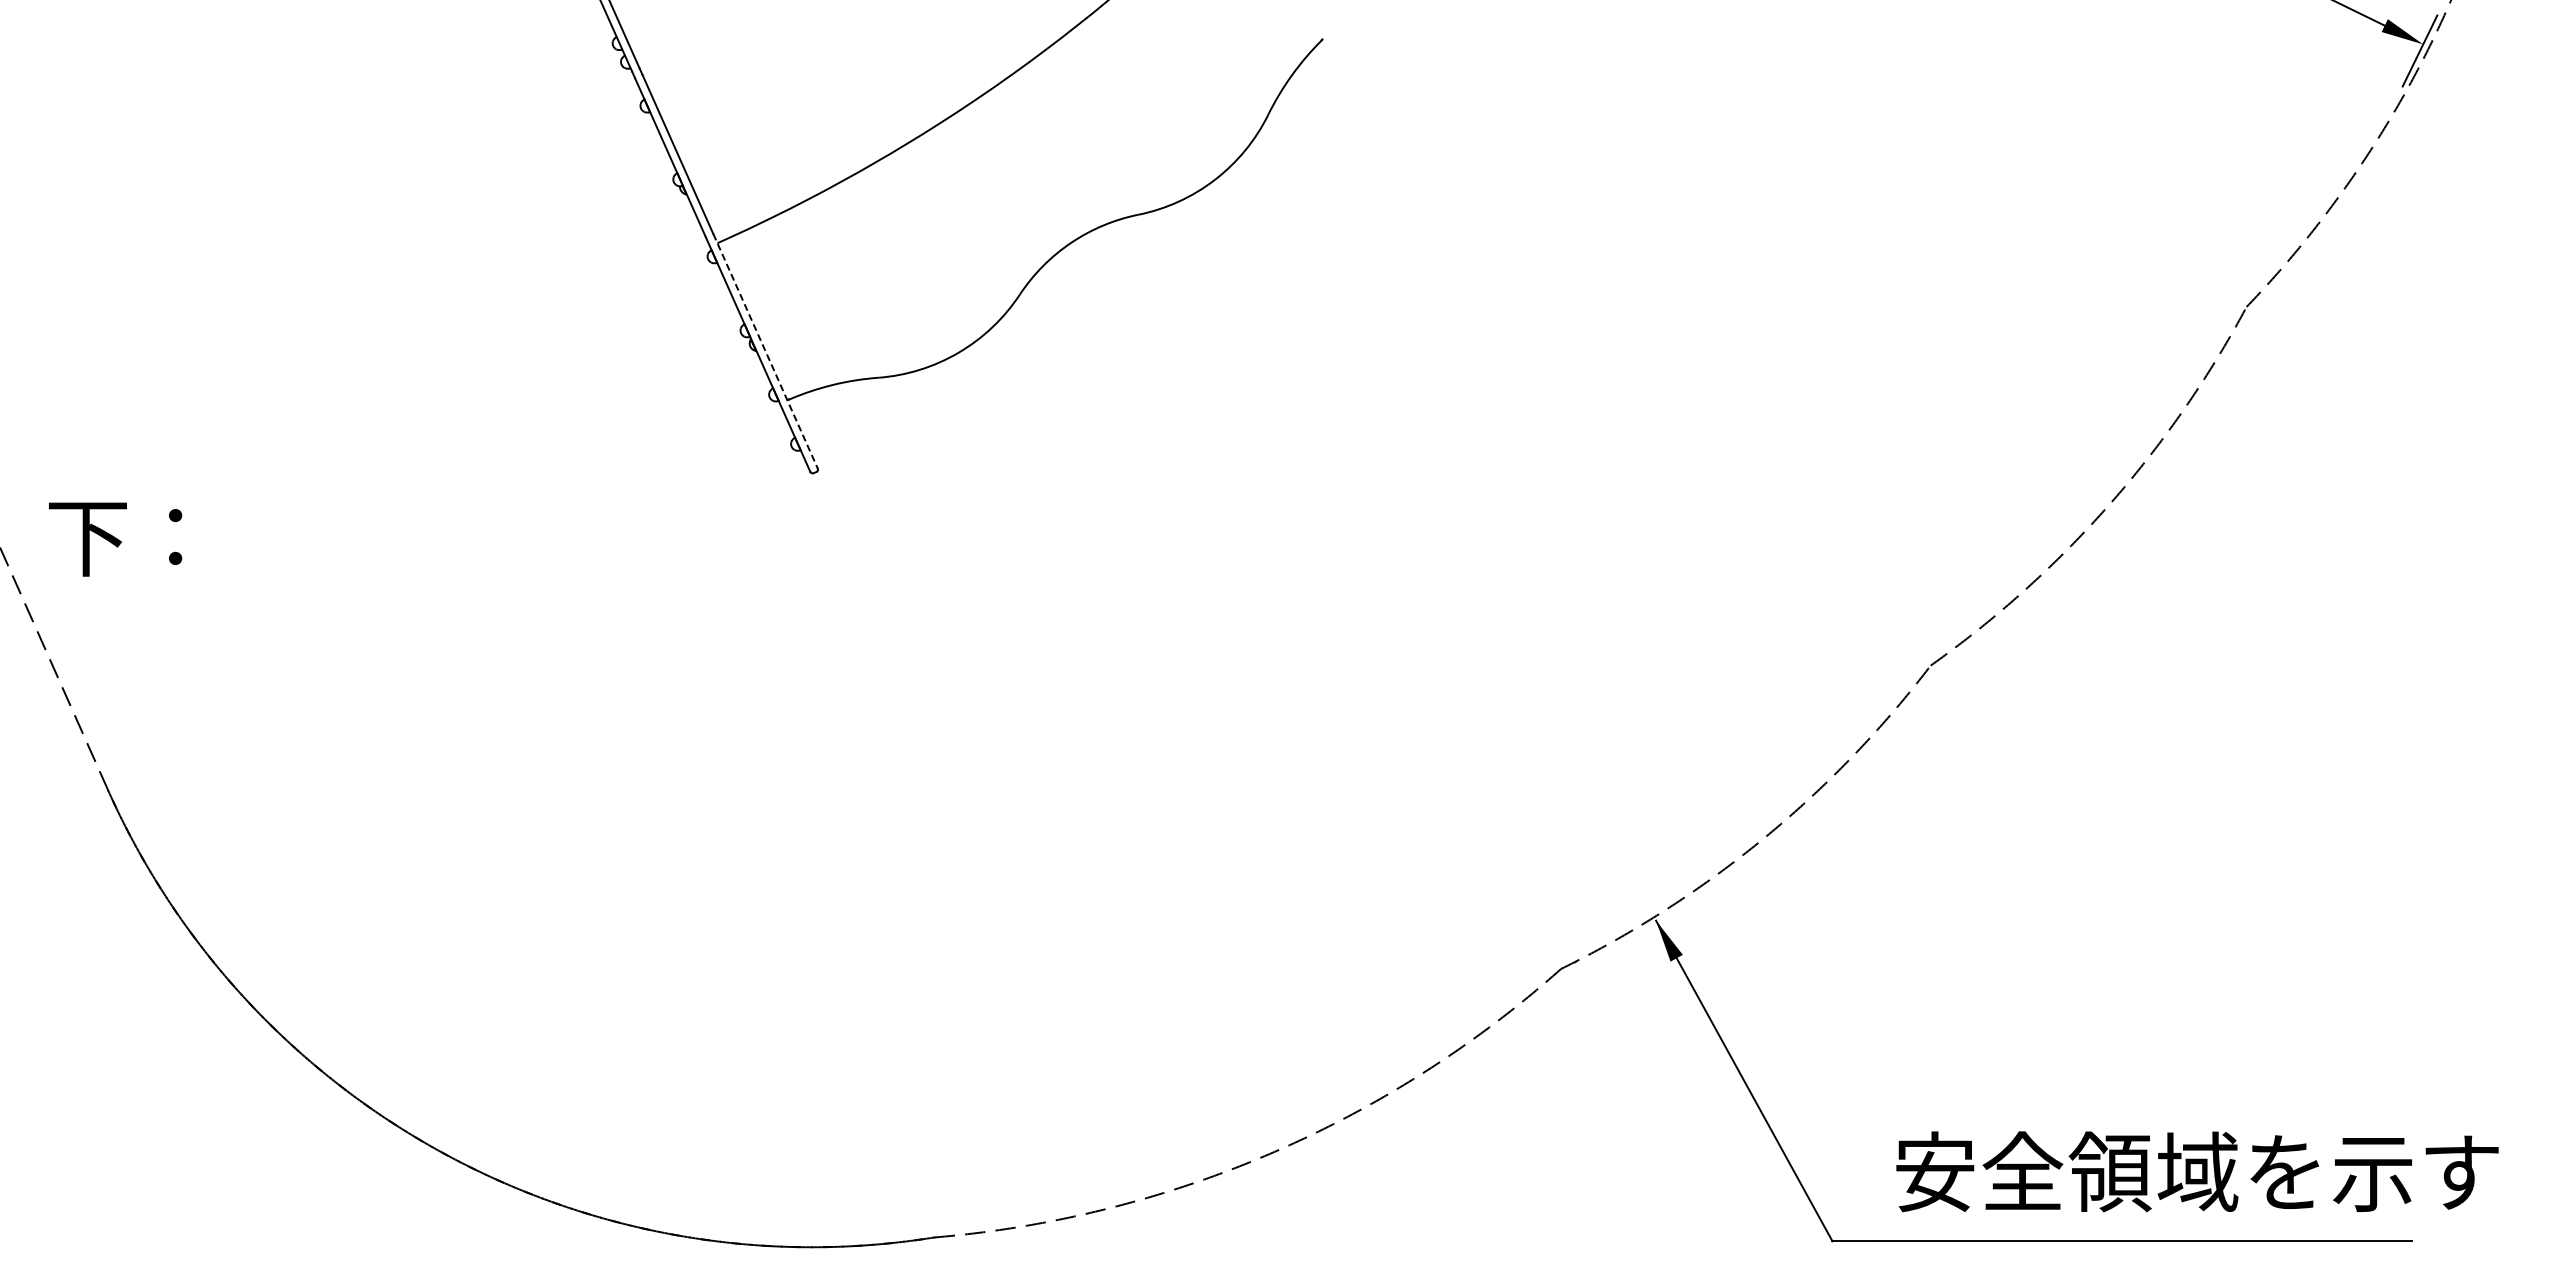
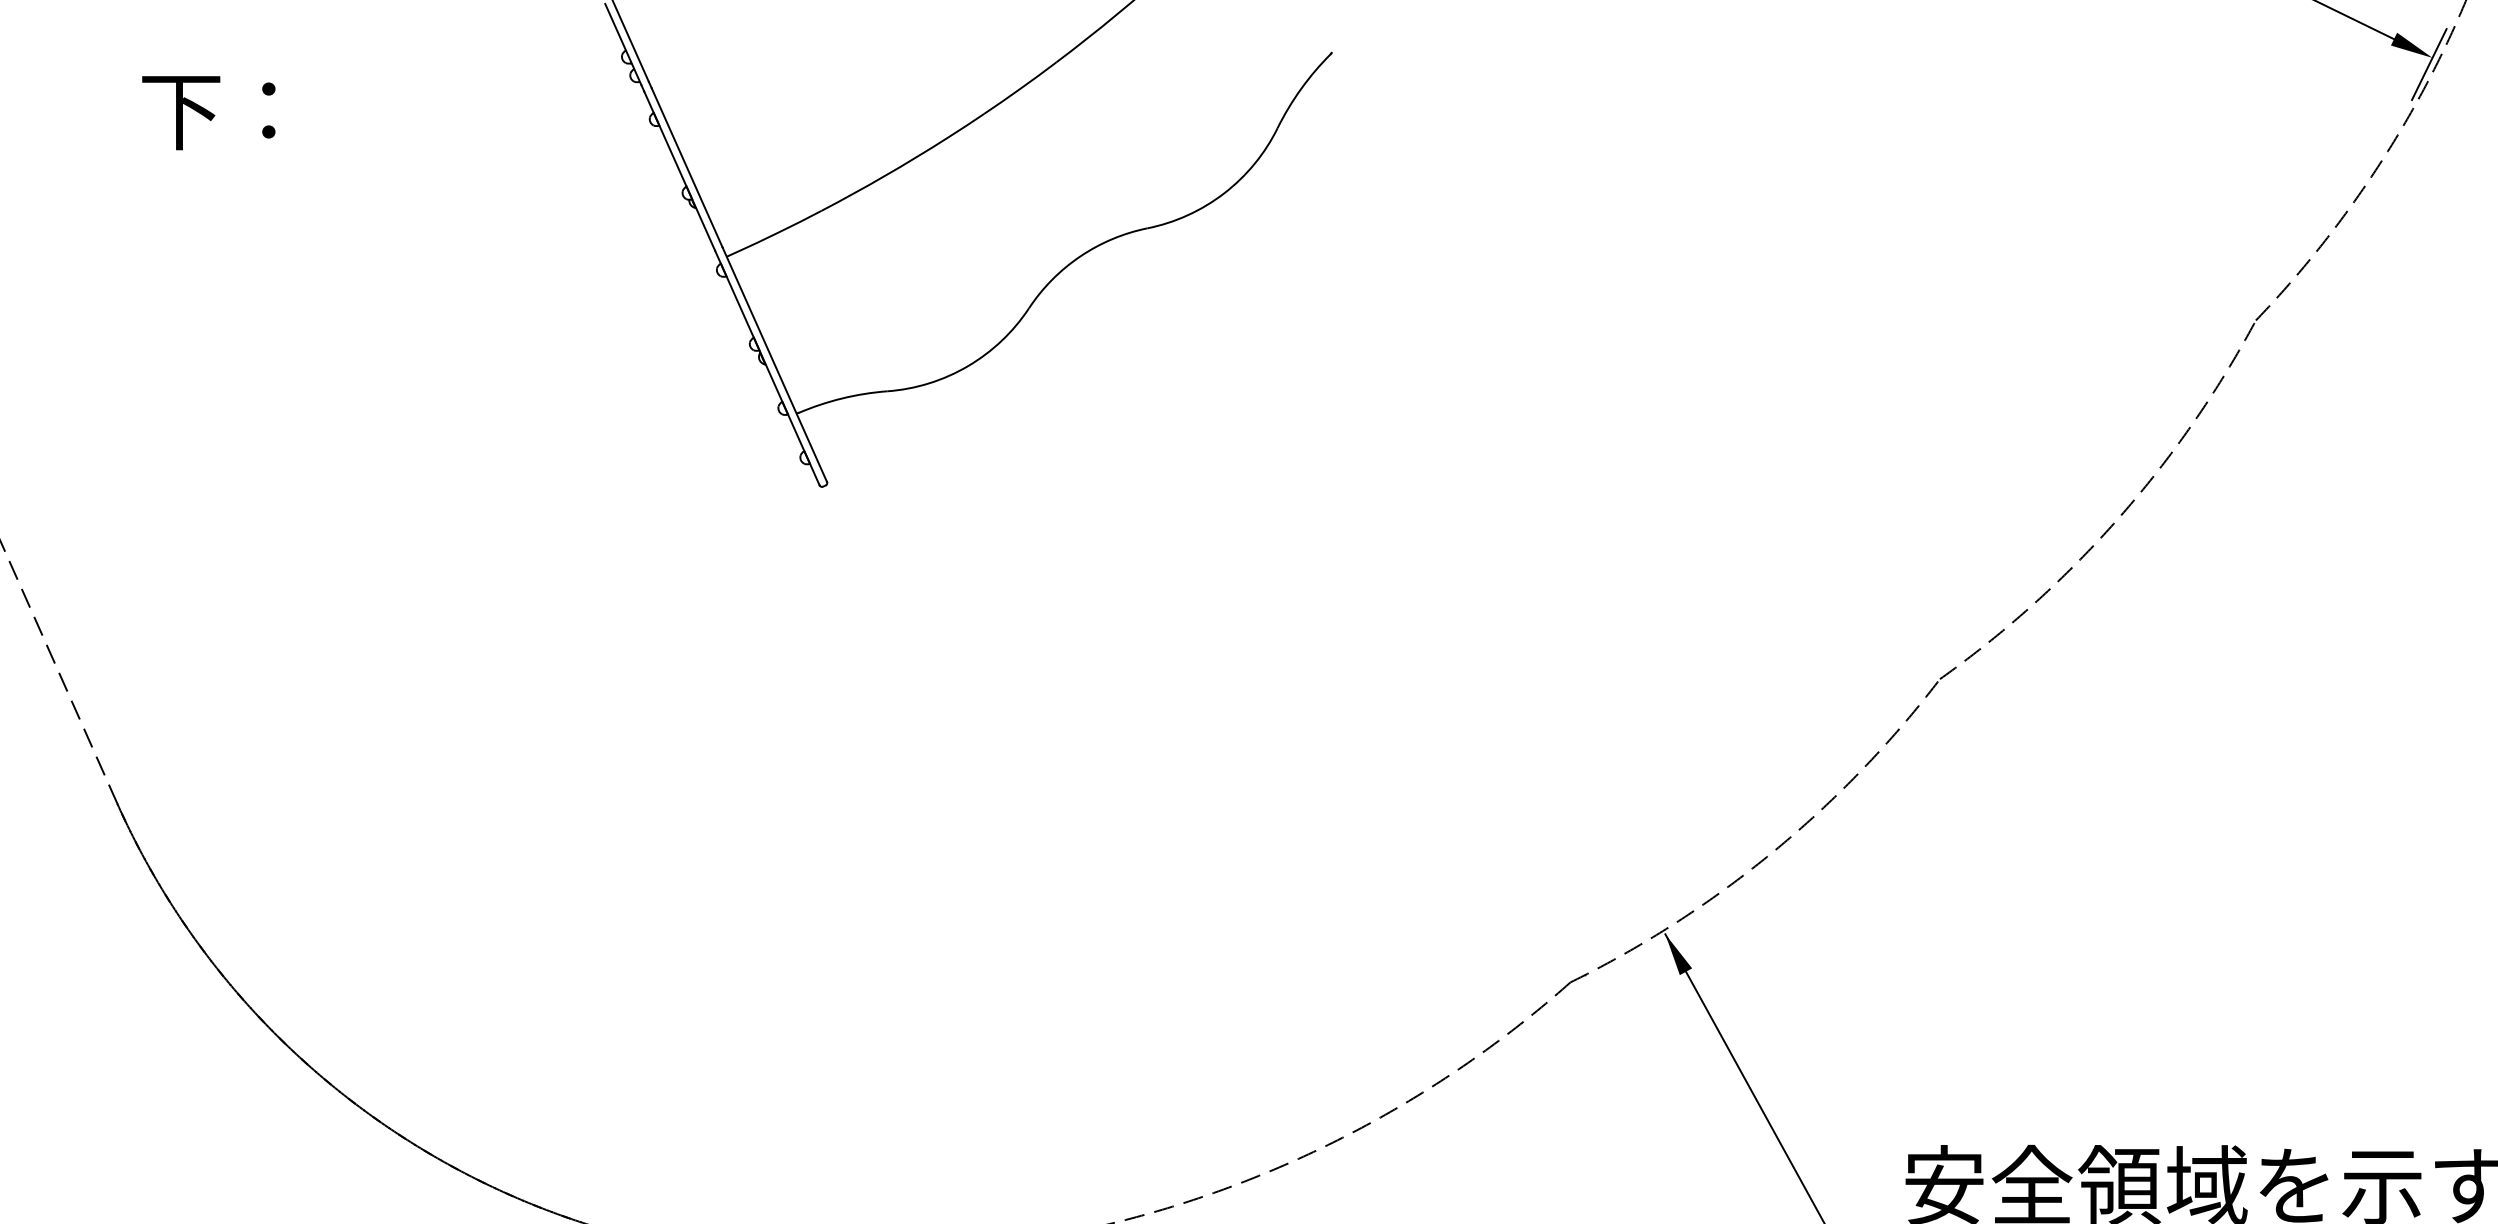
line: (765, 351) -> (774, 365), dashed -> solid
text: (115, 539) -> (208, 113), moved

